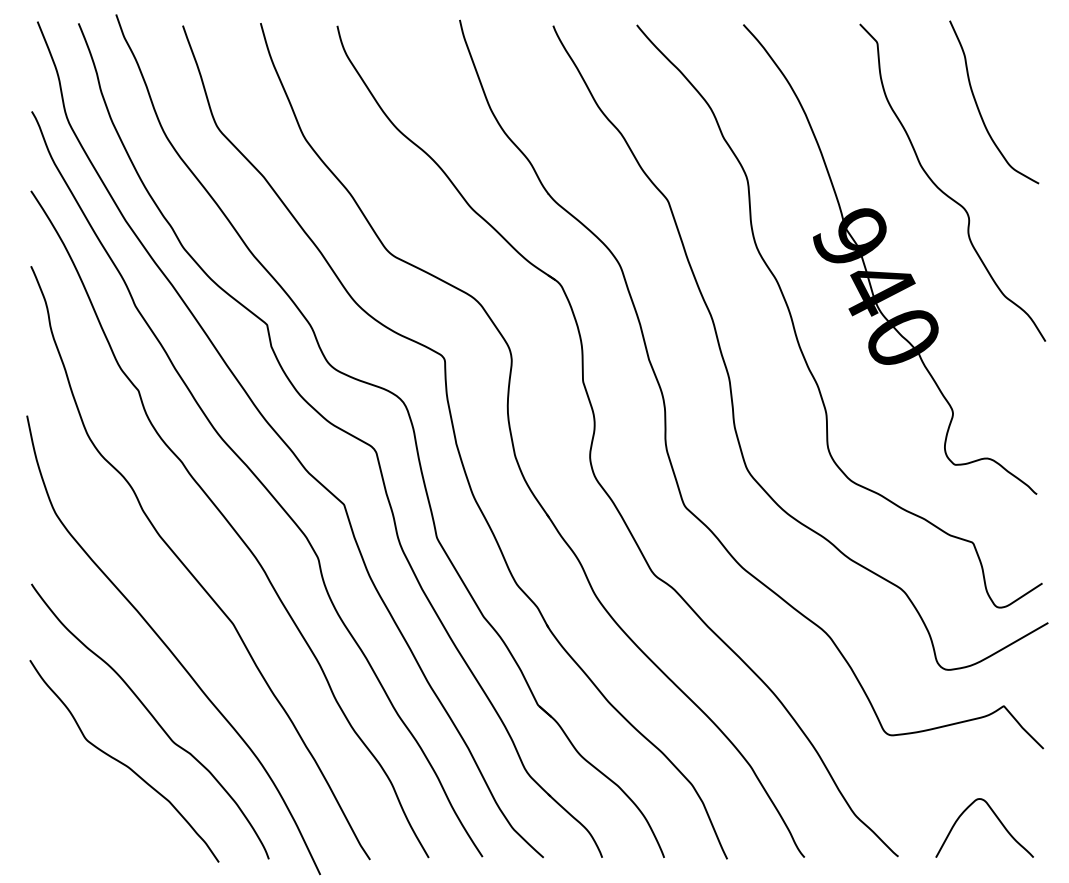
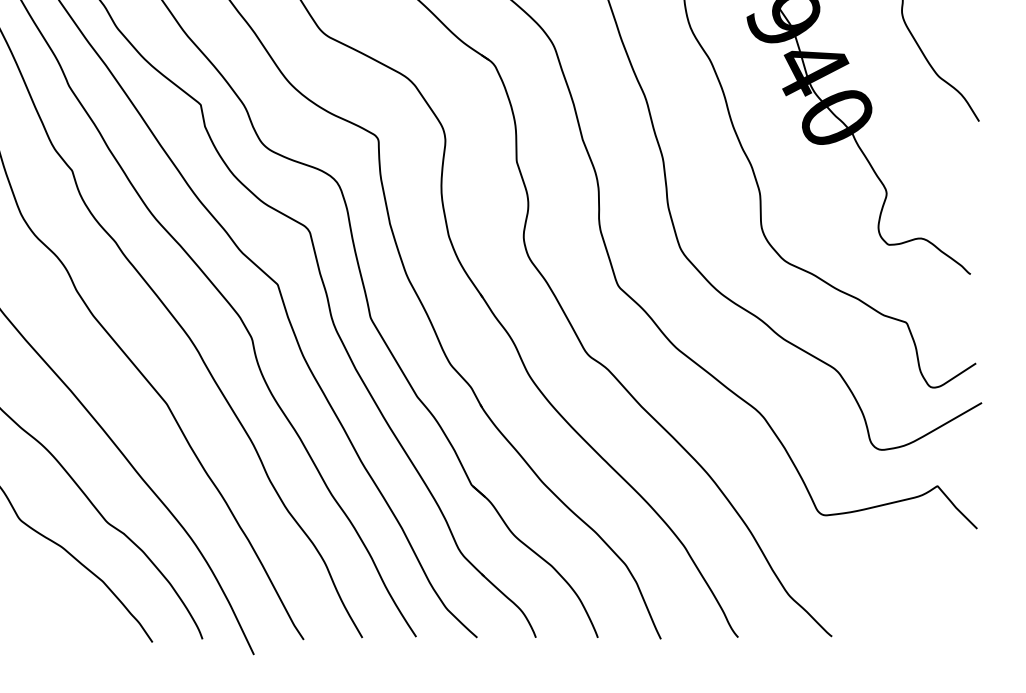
curve: (997, 819) -> (931, 599), removed

